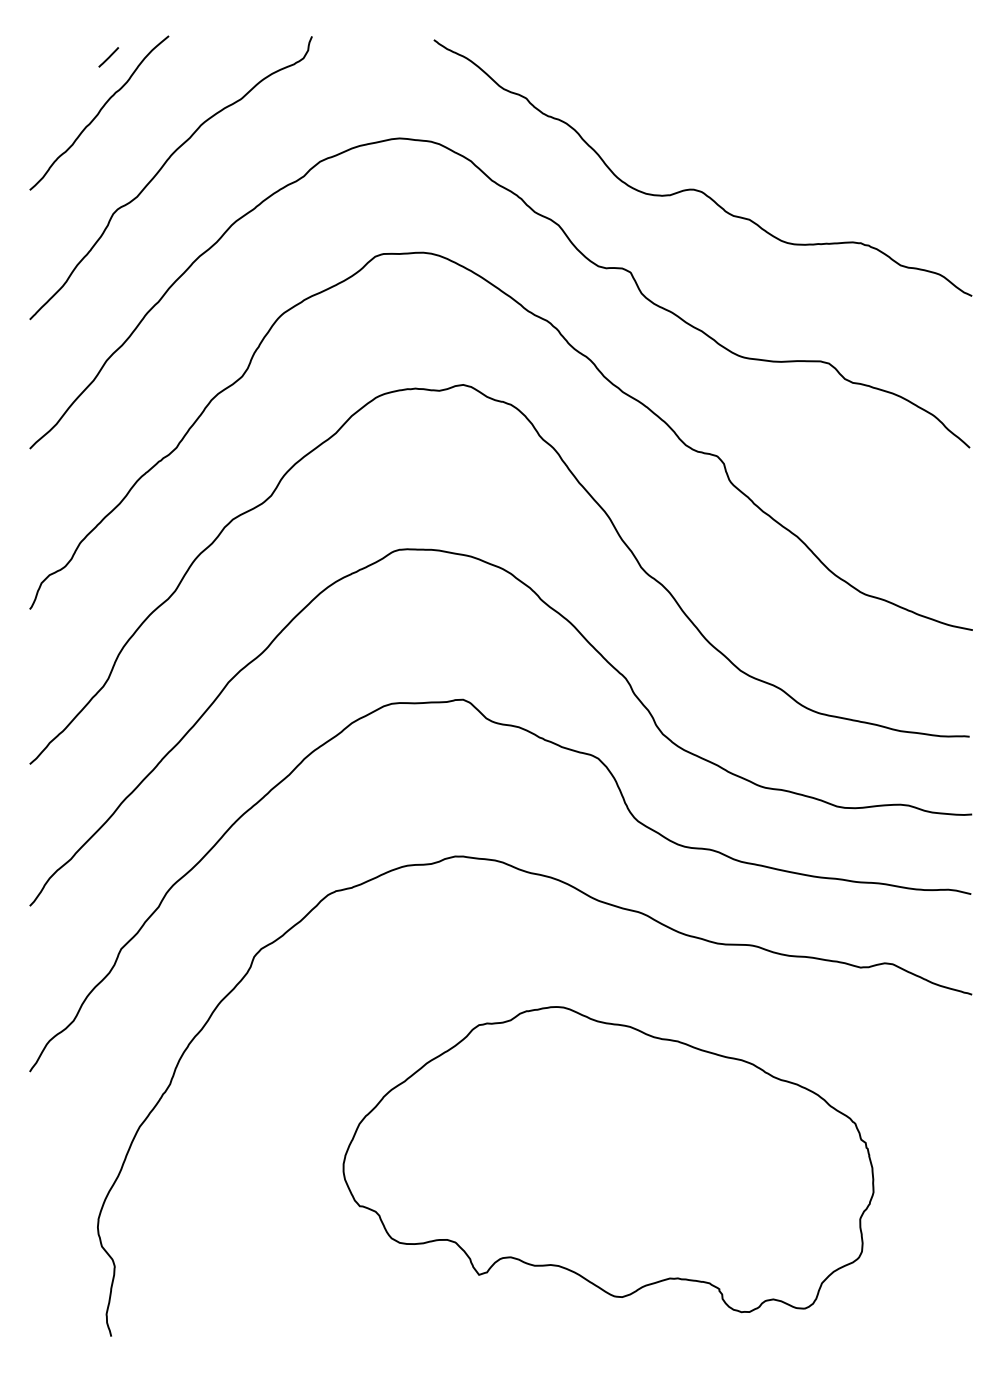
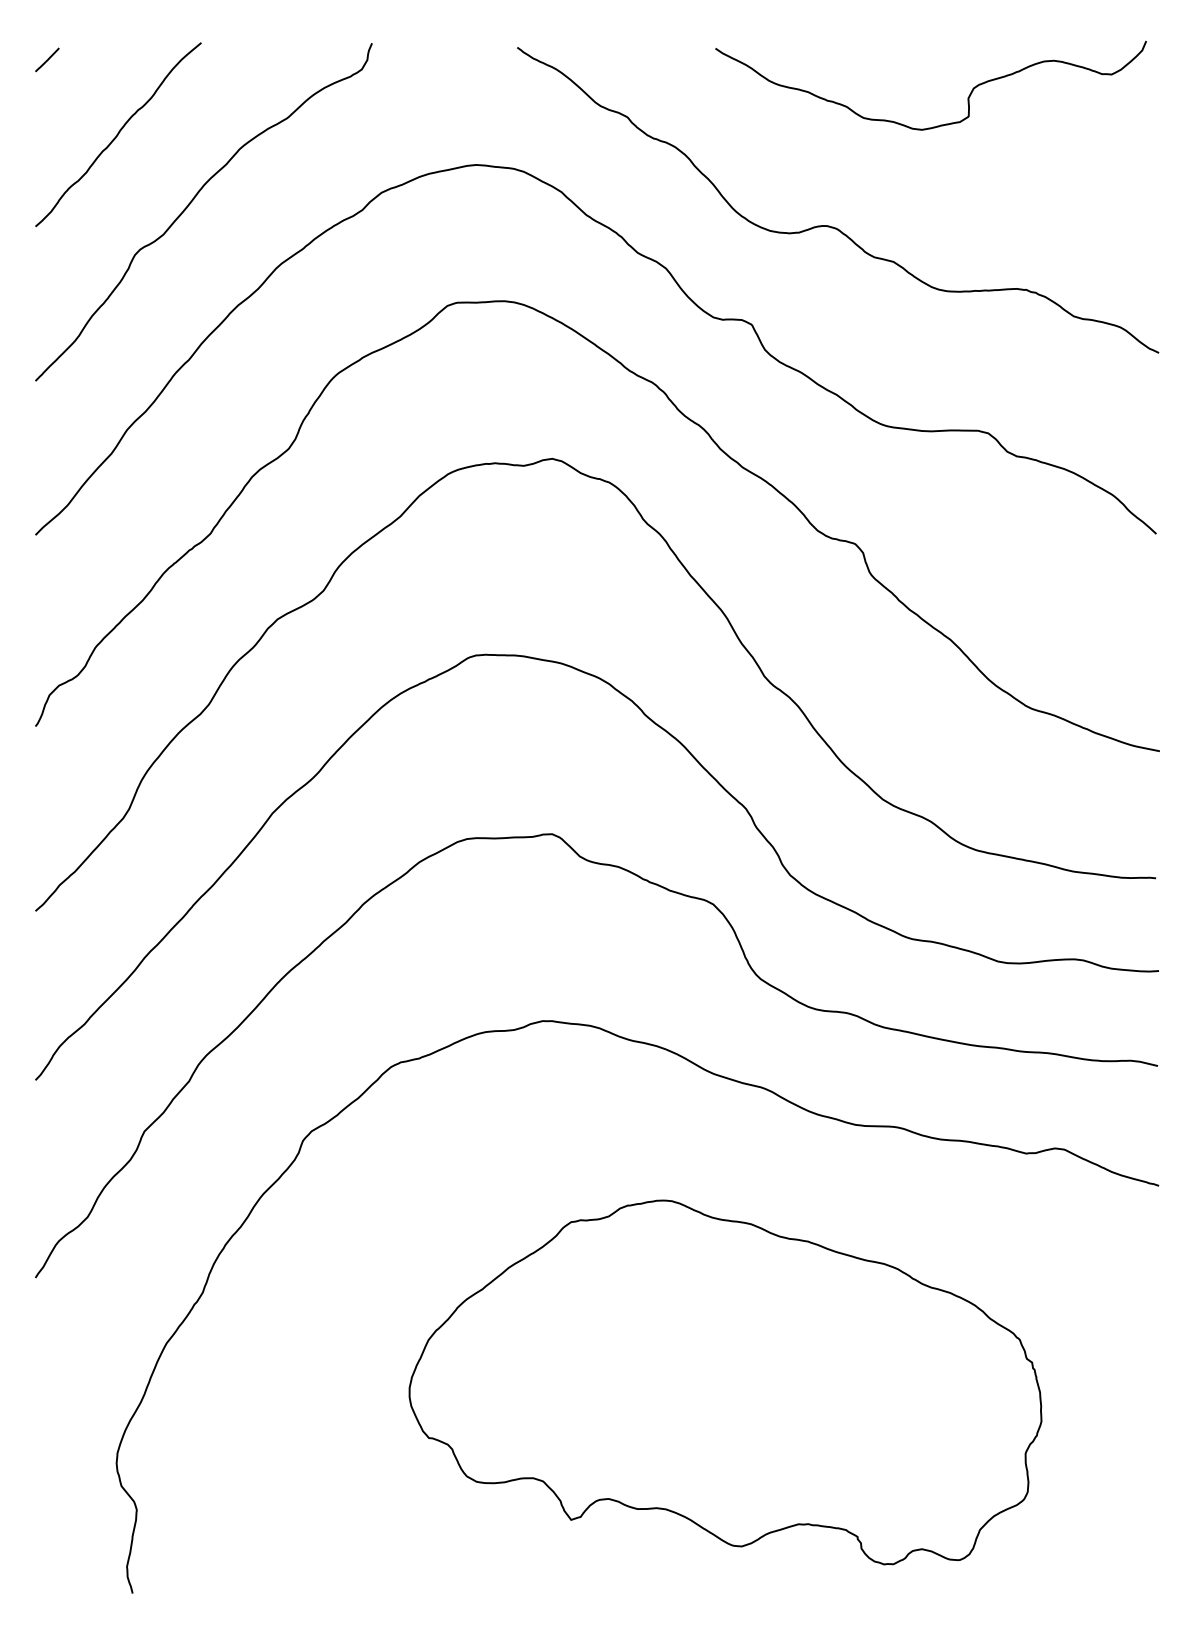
line: (108, 57) -> (47, 60), moved
curve: (811, 81) -> (967, 97), added

